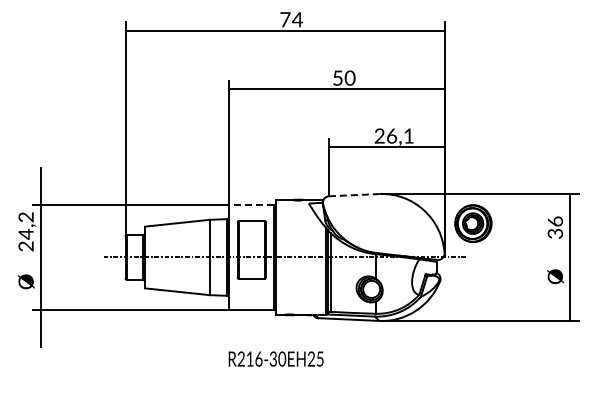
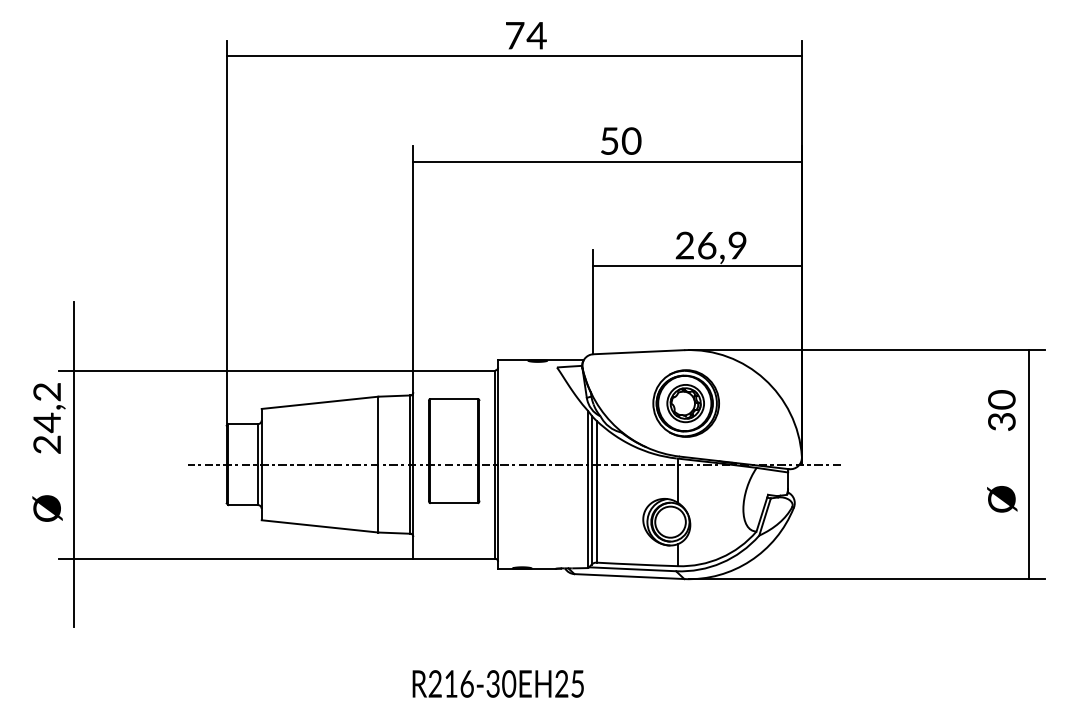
text: (408, 135) -> (736, 244), 26,1 -> 26,9
line: (354, 195) -> (639, 352), dashed -> solid
line: (251, 205) -> (453, 370), dashed -> solid
text: (554, 221) -> (1000, 399), 36 -> 30
part: (473, 223) -> (686, 403), moved
text: (275, 358) -> (497, 682), moved

